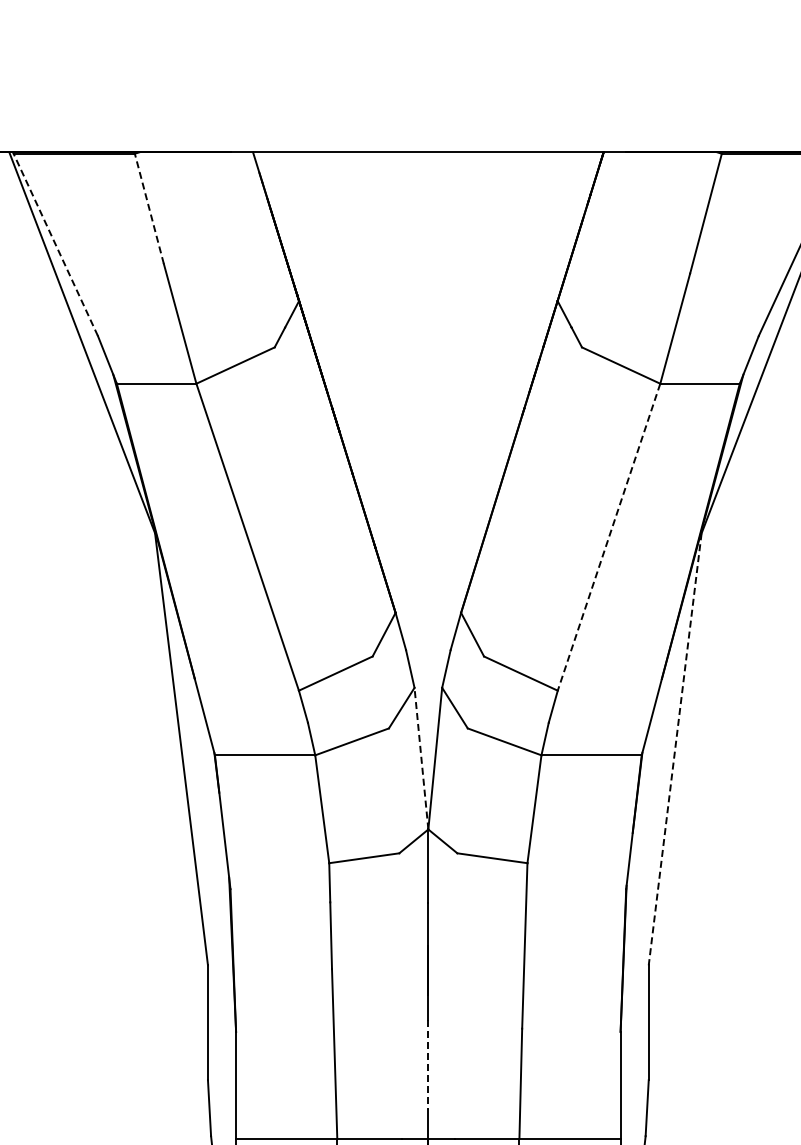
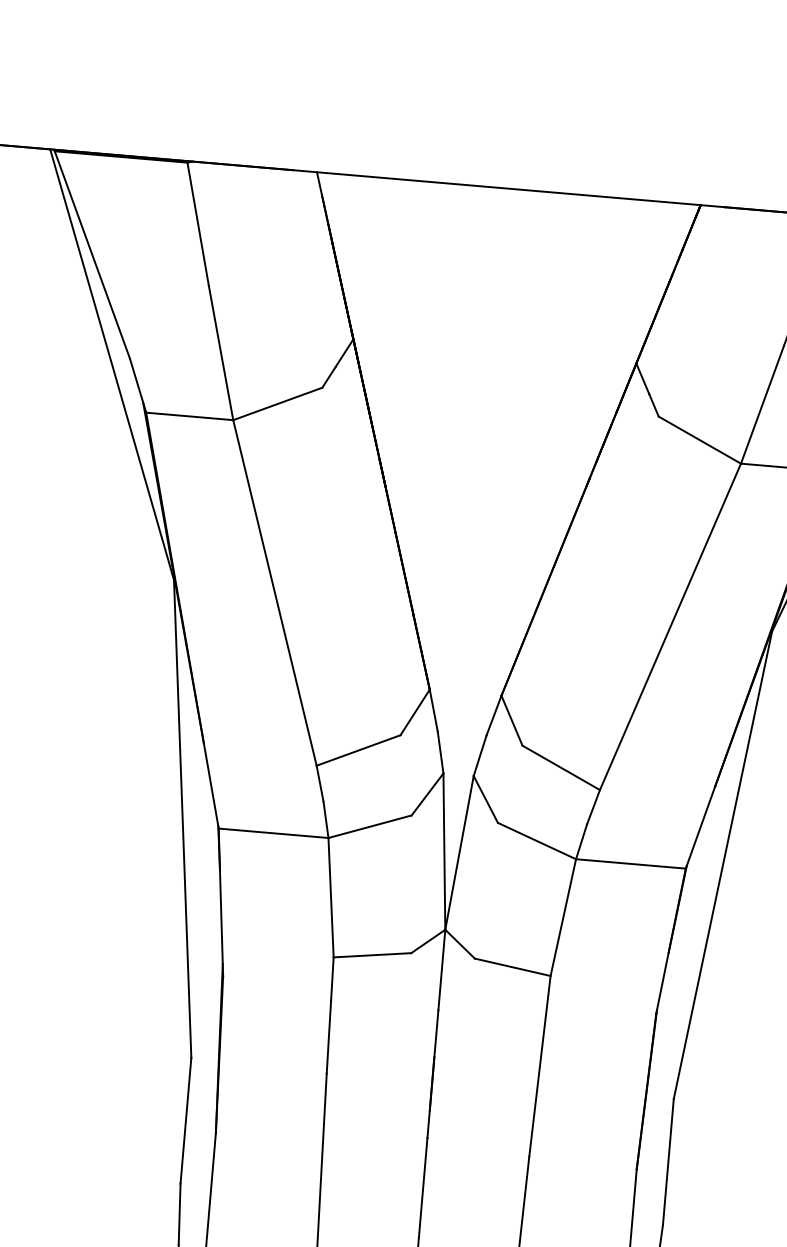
line: (149, 208) -> (198, 223), dashed -> solid
line: (55, 244) -> (92, 254), dashed -> solid
line: (609, 537) -> (670, 627), dashed -> solid
line: (675, 749) -> (723, 865), dashed -> solid
line: (421, 758) -> (444, 851), dashed -> solid
line: (428, 1065) -> (423, 1188), dashed -> solid

